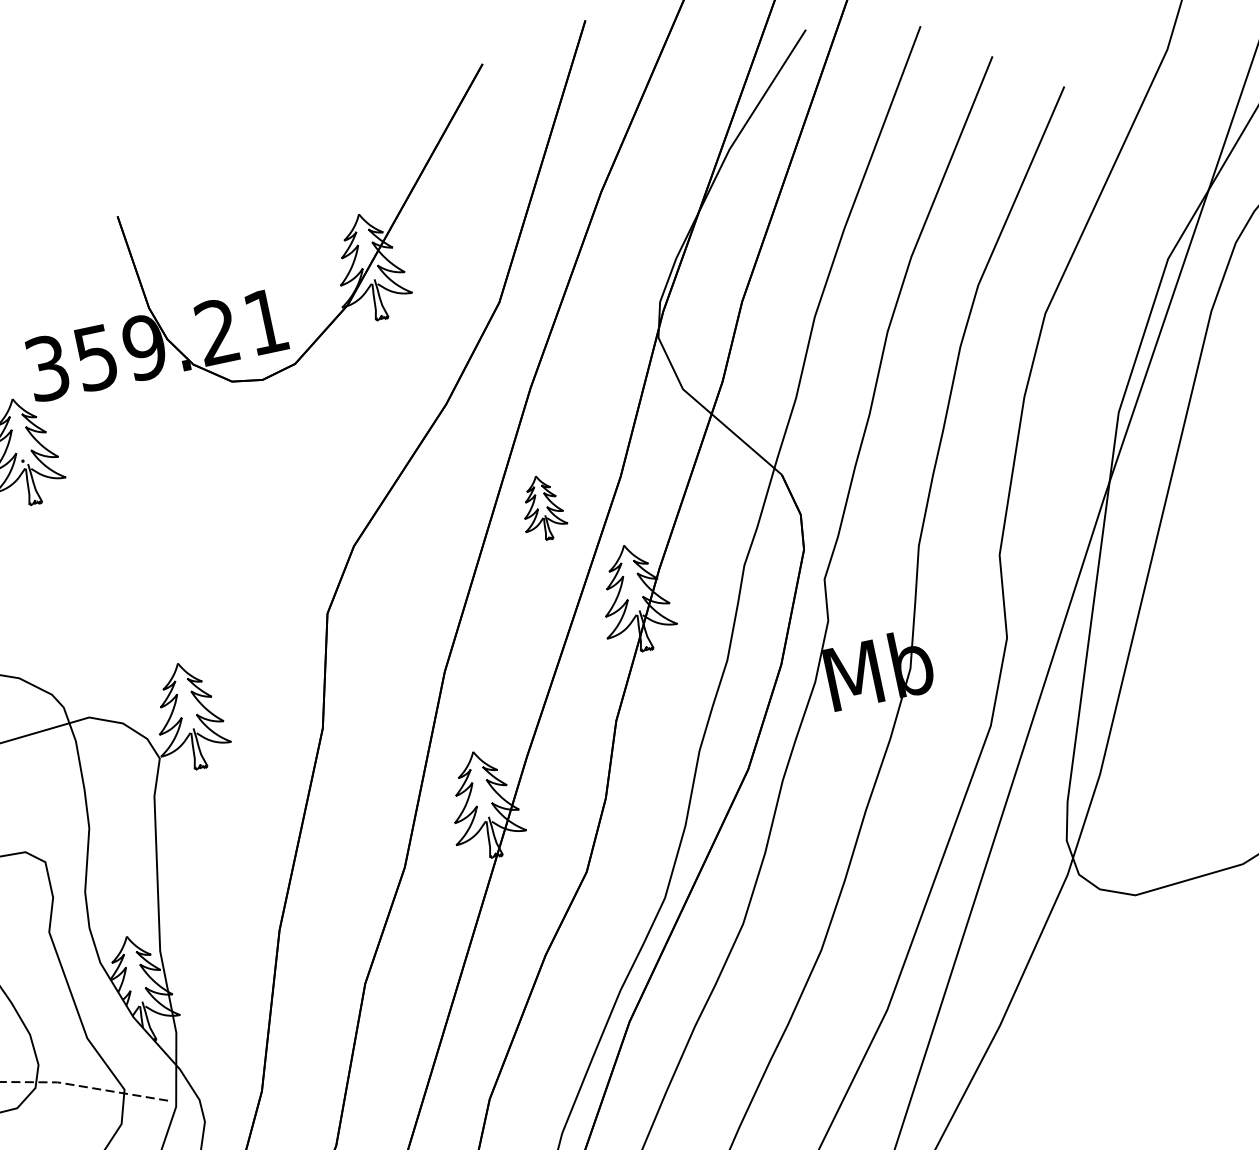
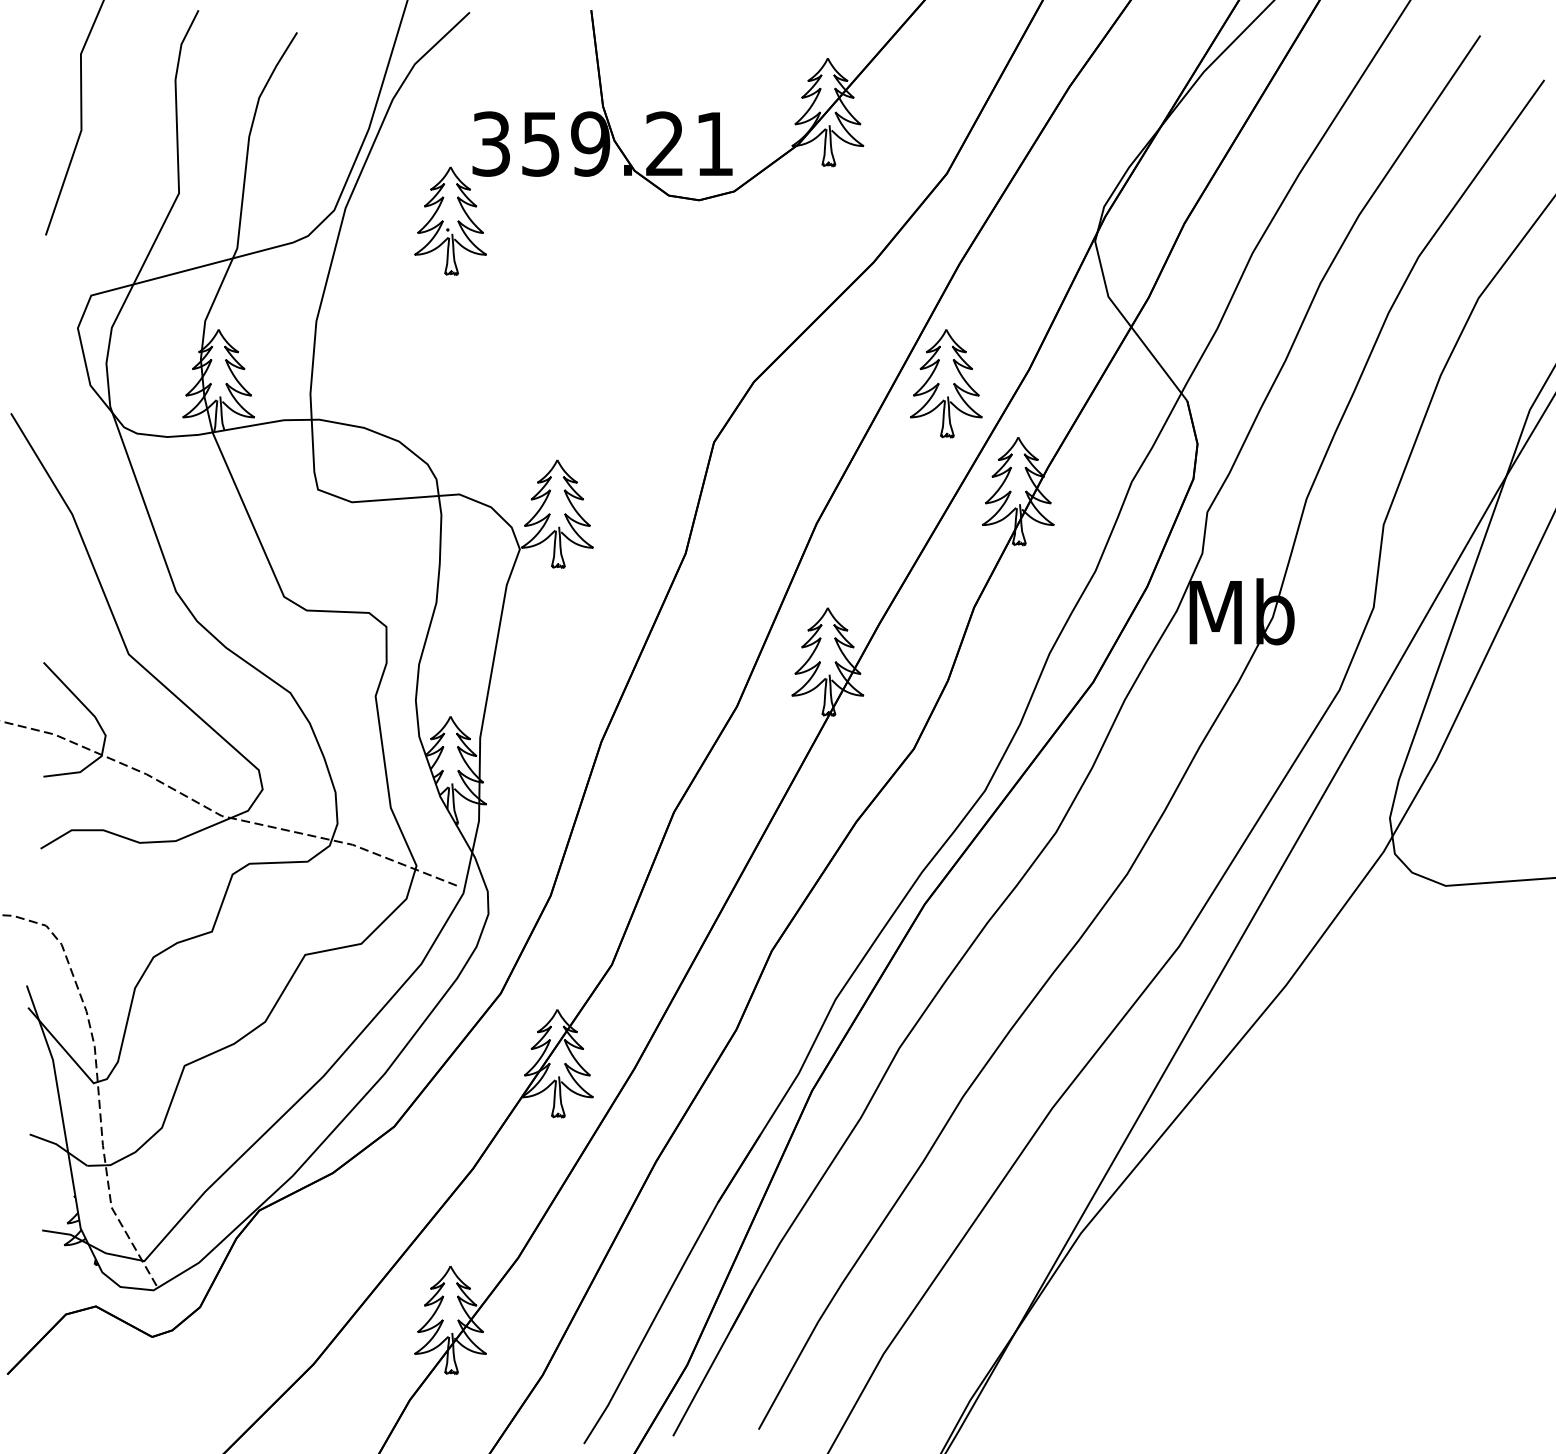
part: (542, 507) -> (946, 383), size x1.67

